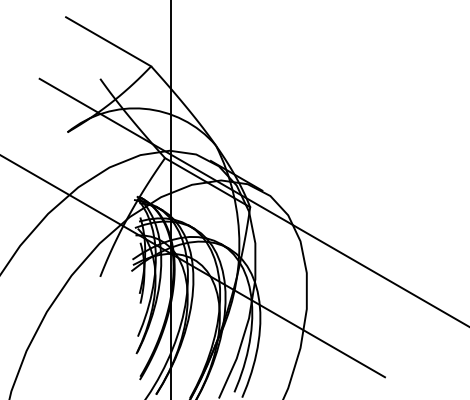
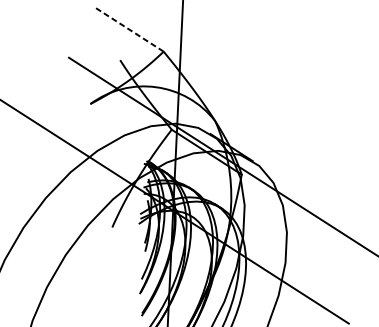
line: (108, 41) -> (128, 28), solid -> dashed

